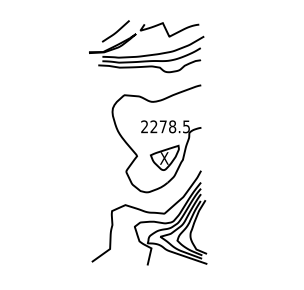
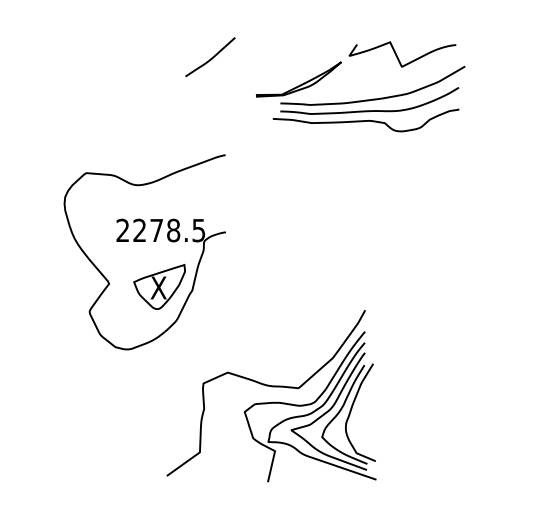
part: (146, 54) -> (360, 99), moved
part: (156, 138) -> (144, 251), moved

